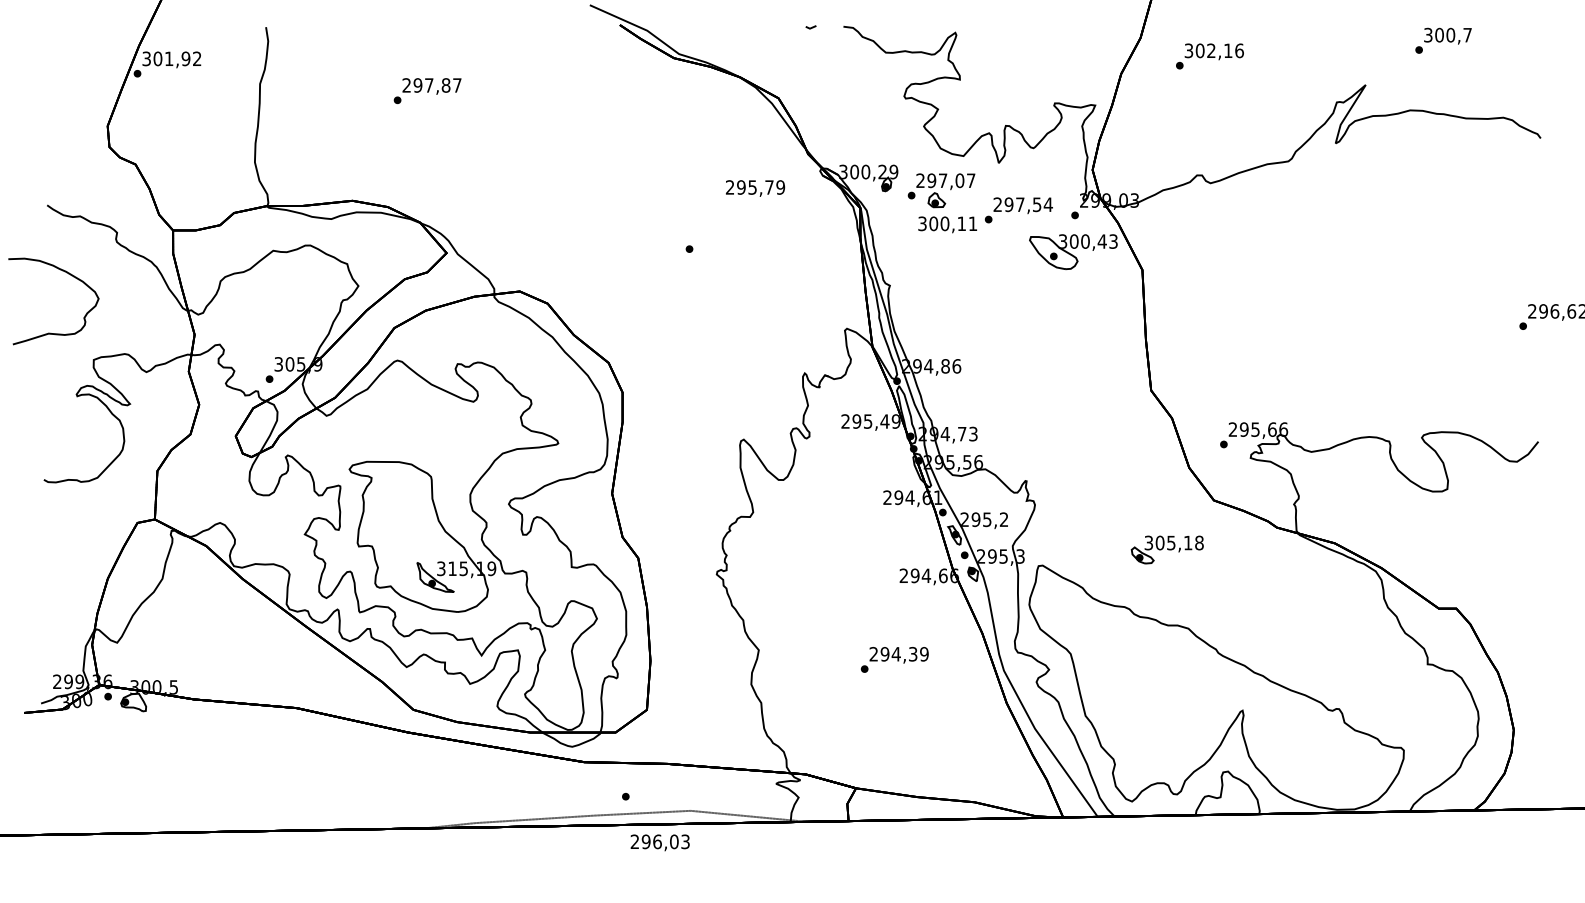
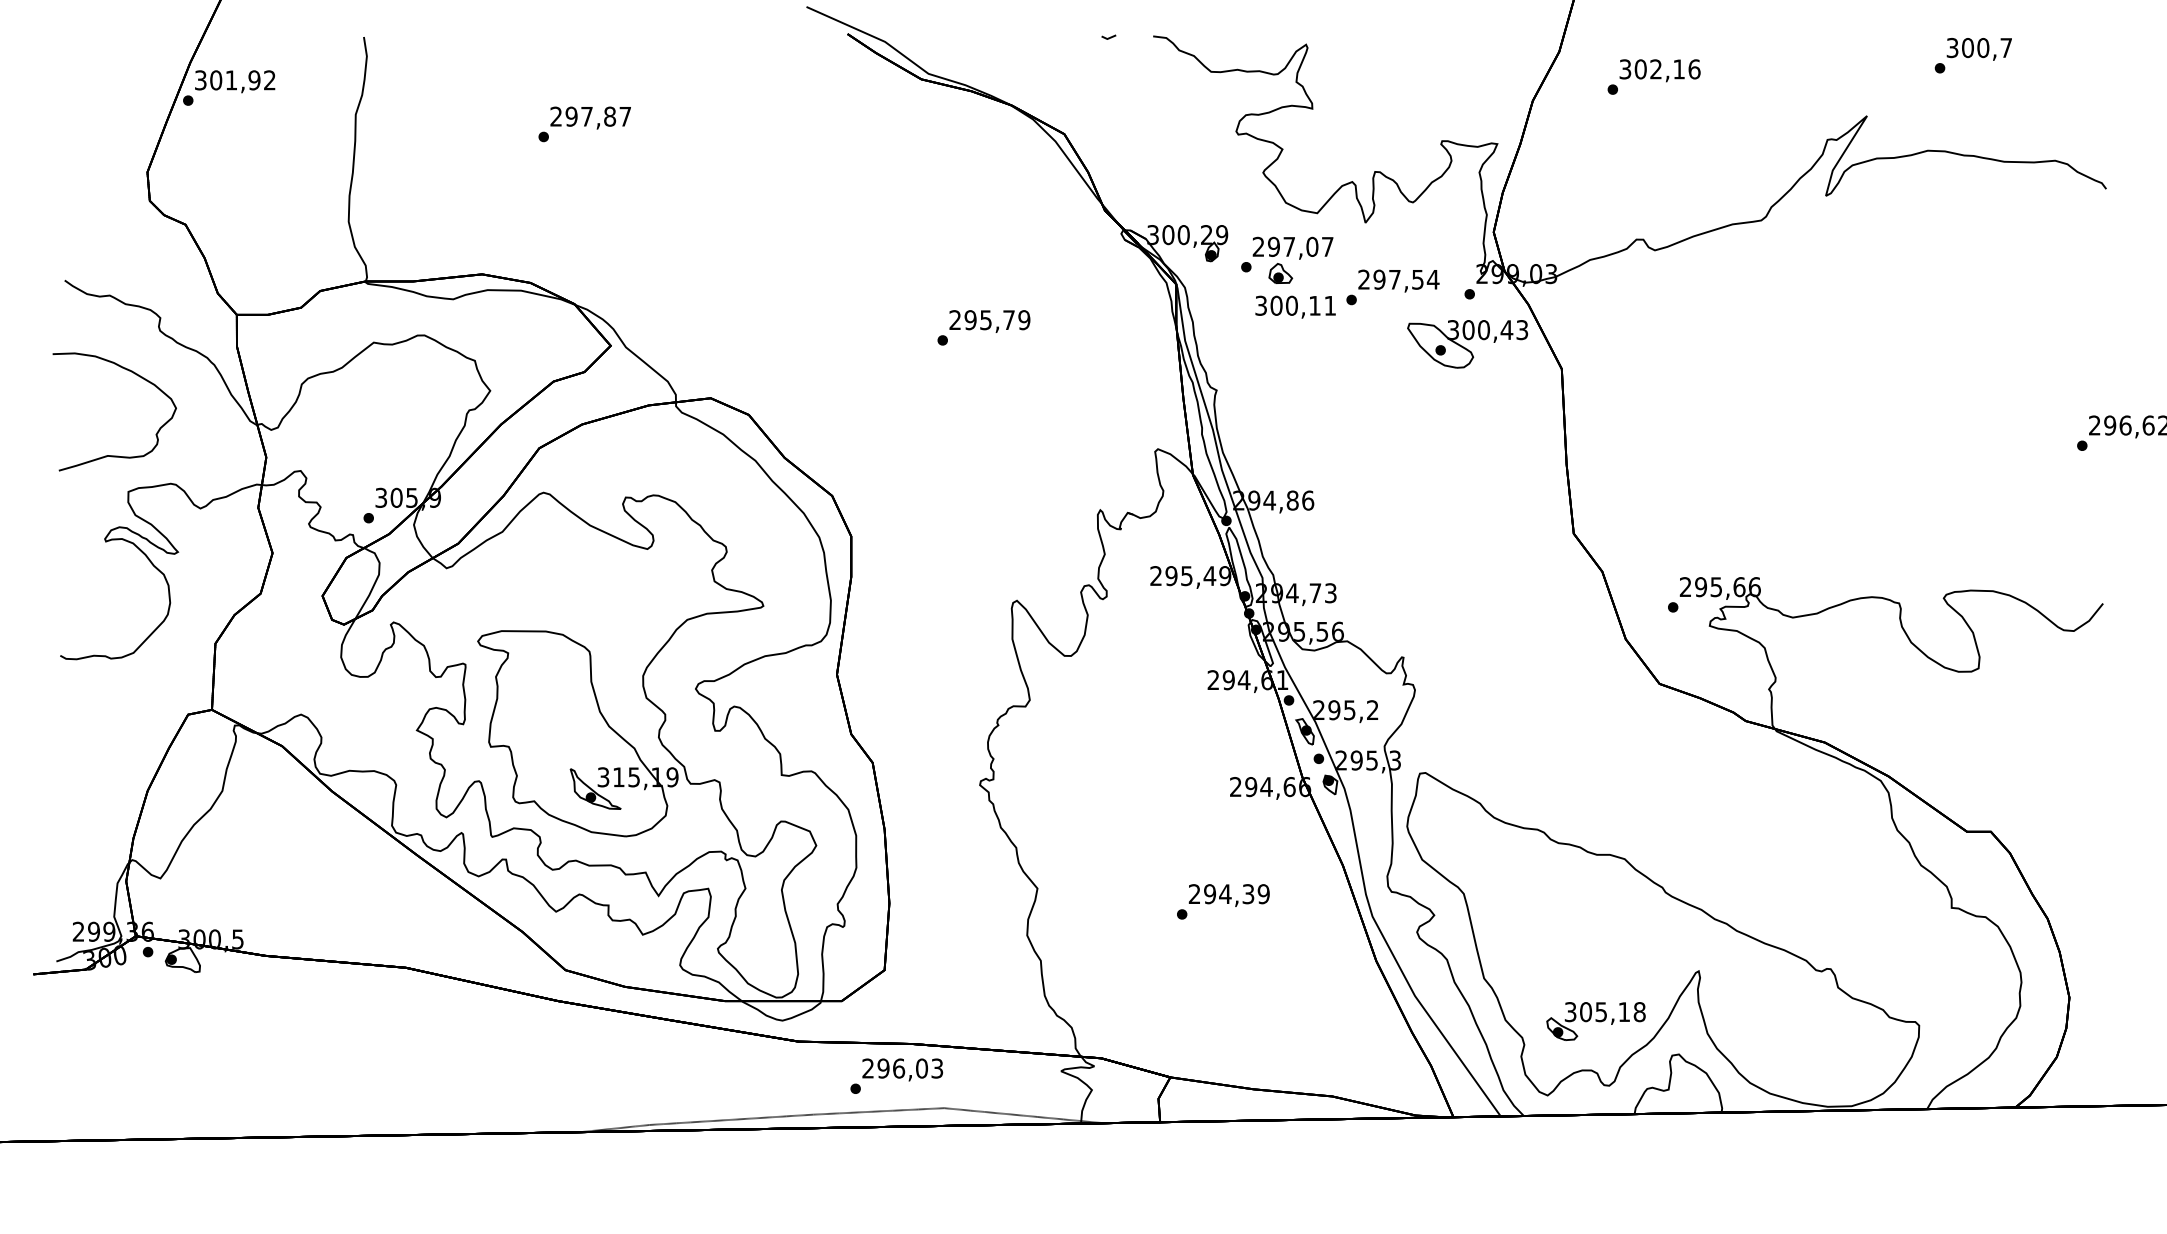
text: (755, 188) -> (989, 321), moved
part: (68, 274) -> (134, 374), moved
part: (1167, 549) -> (1595, 1021), moved
text: (660, 842) -> (902, 1069), moved

